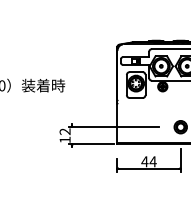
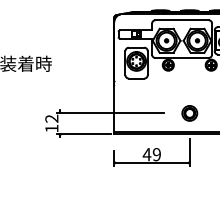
text: (152, 161) -> (156, 154), 44 -> 49

